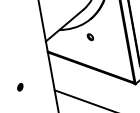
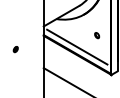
part: (90, 37) -> (97, 35), moved
line: (89, 57) -> (77, 46), added
part: (19, 87) -> (15, 49), moved

